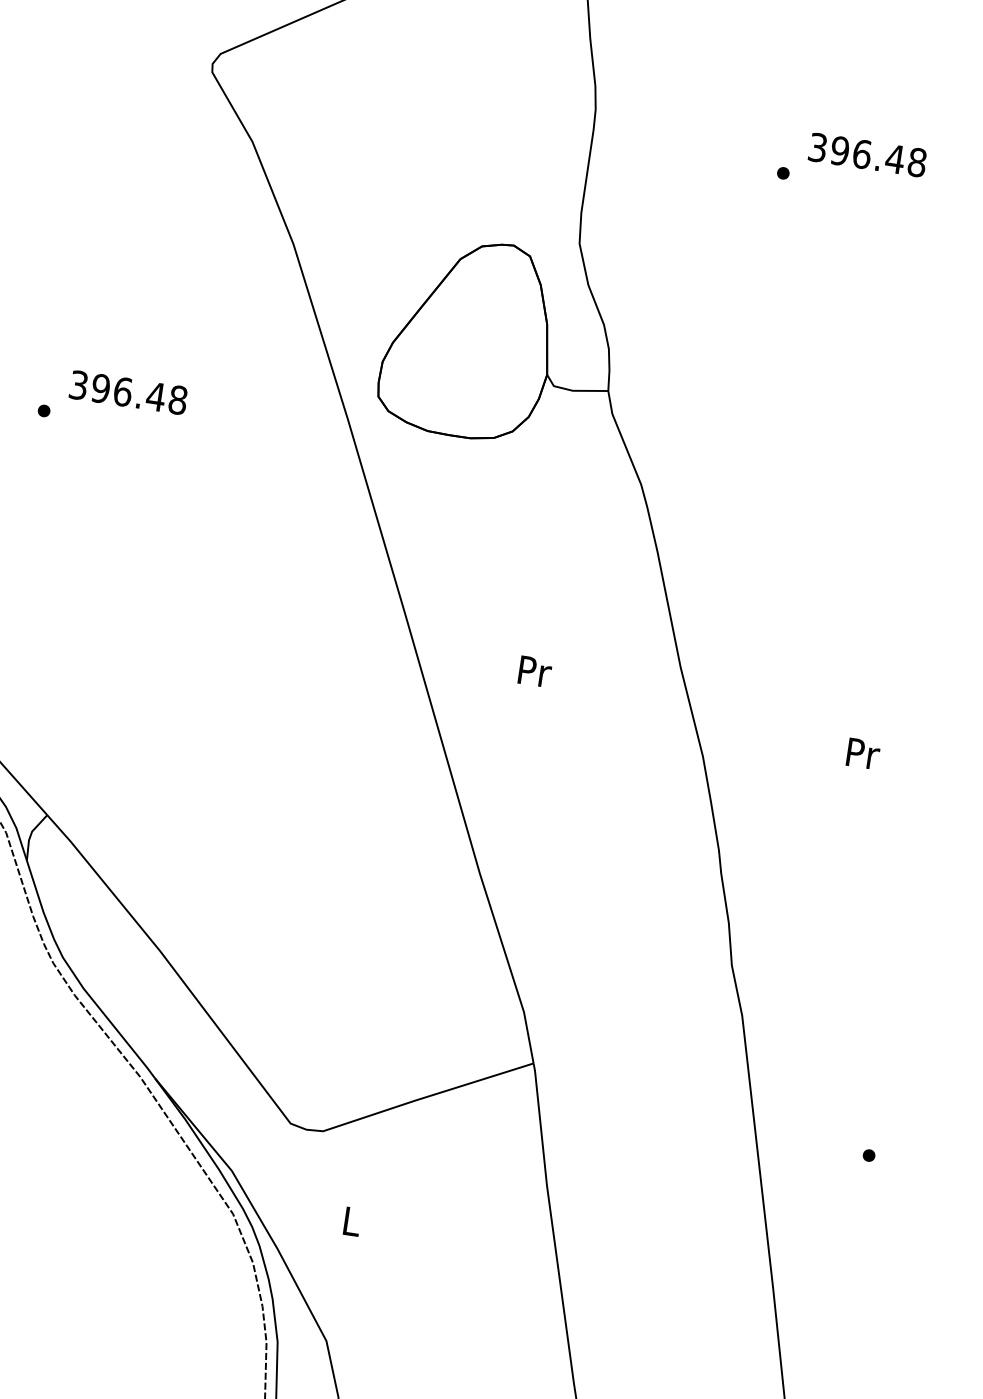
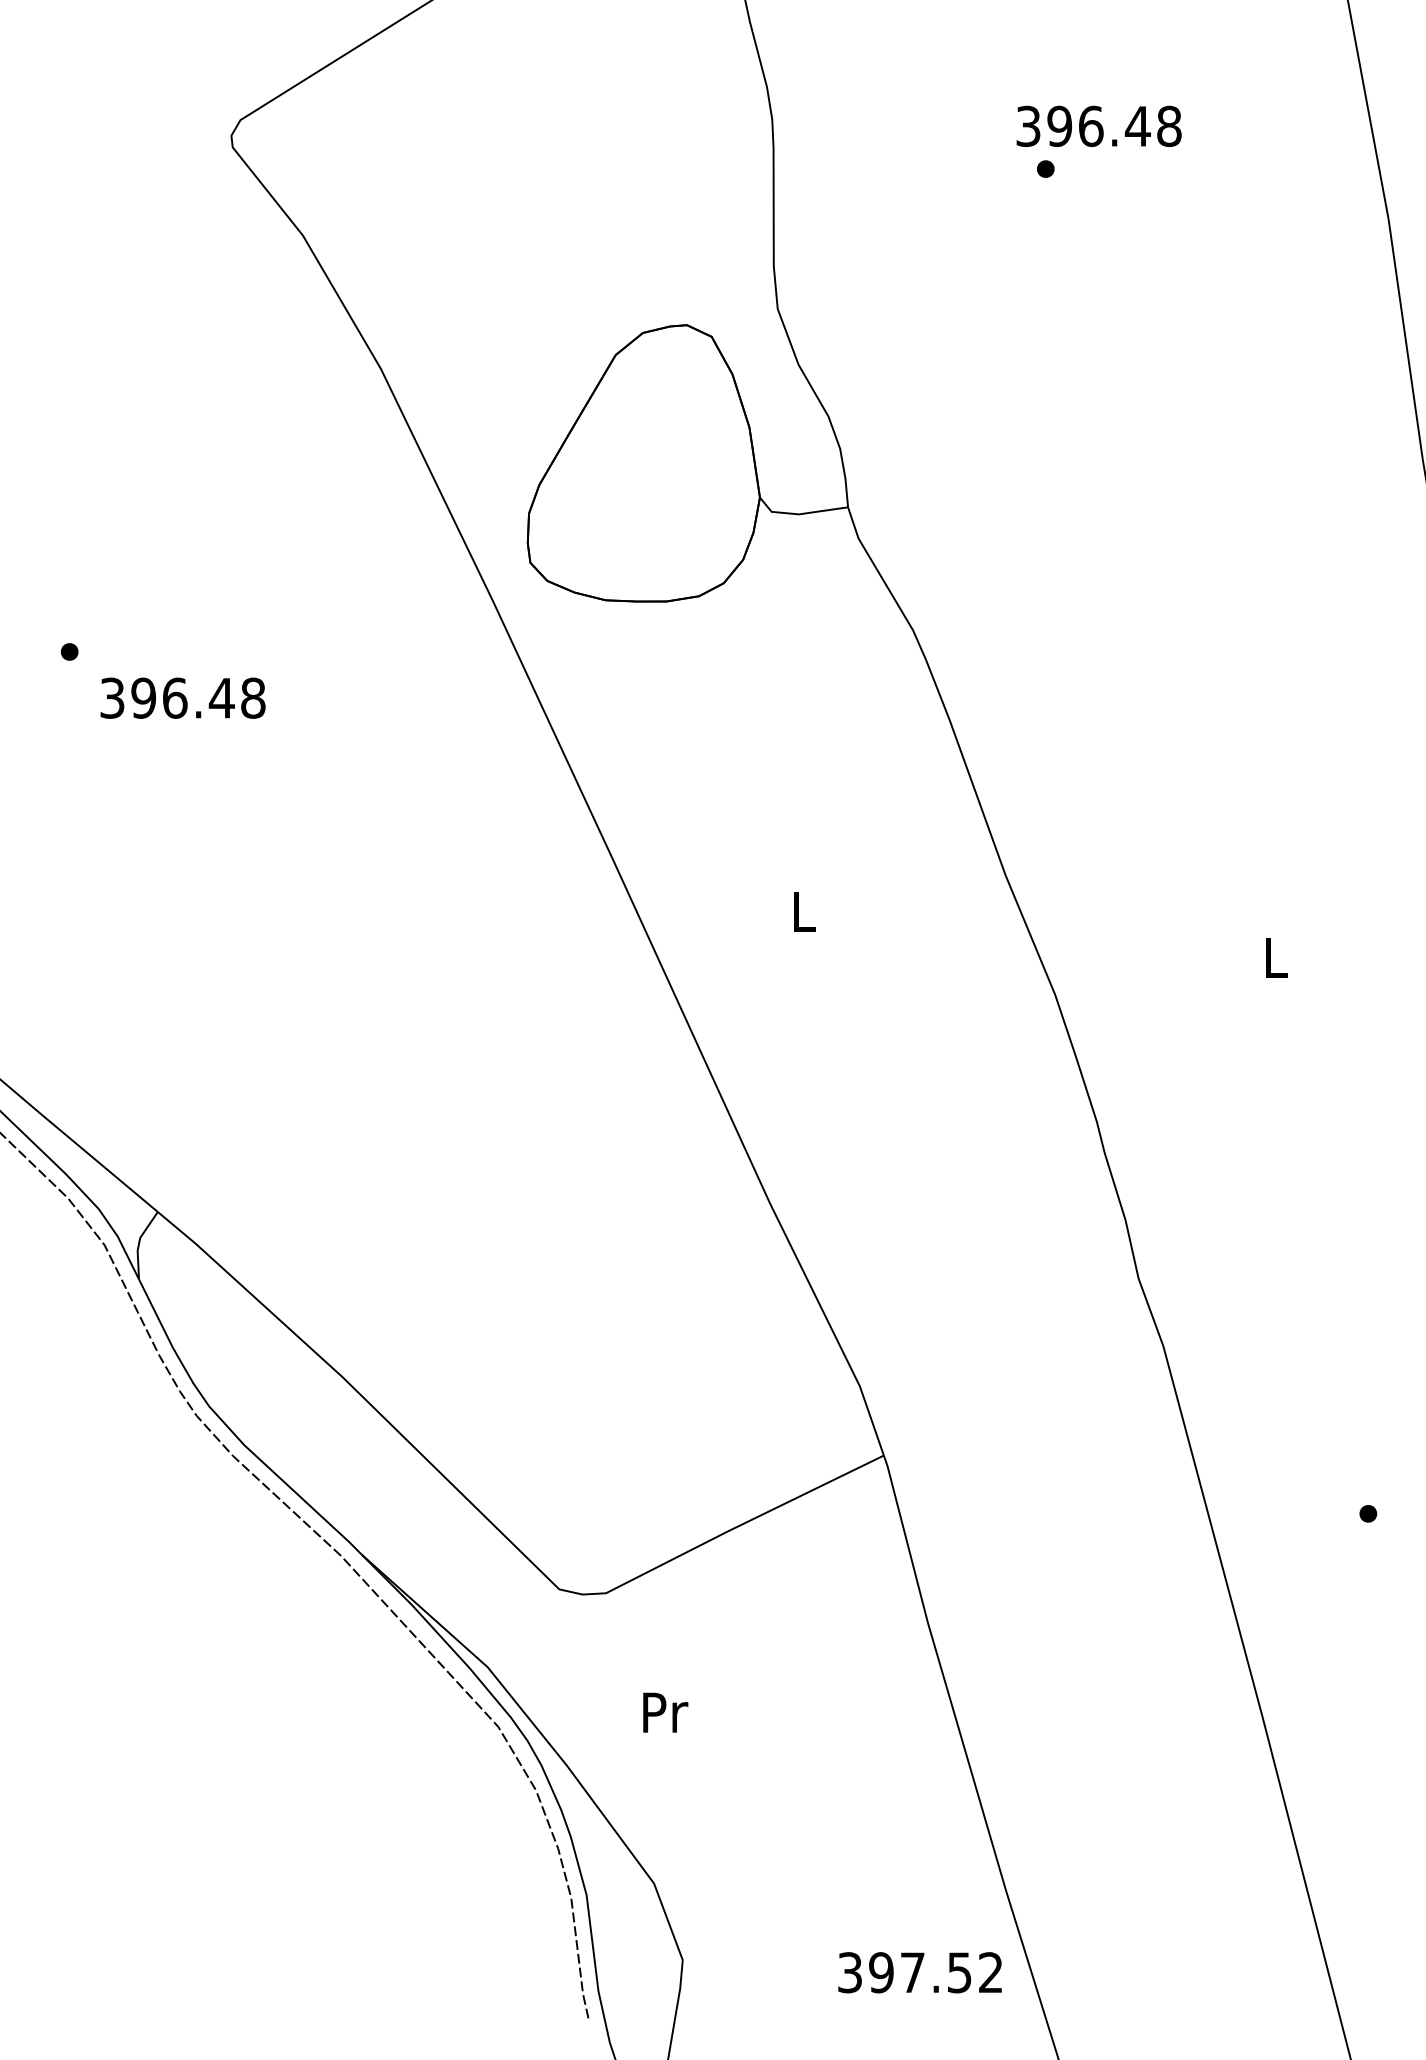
text: (867, 154) -> (1098, 125), moved
text: (128, 392) -> (182, 697), moved
text: (534, 671) -> (804, 911), Pr -> L
text: (862, 753) -> (1276, 957), Pr -> L
text: (352, 1221) -> (665, 1712), L -> Pr

